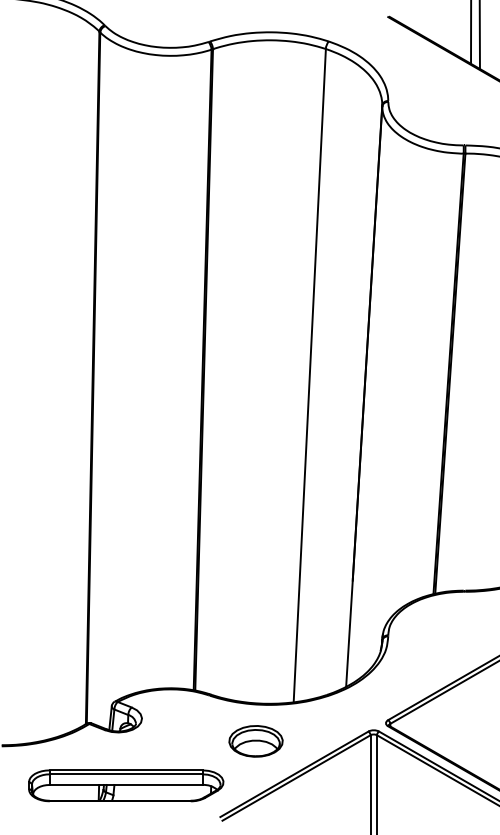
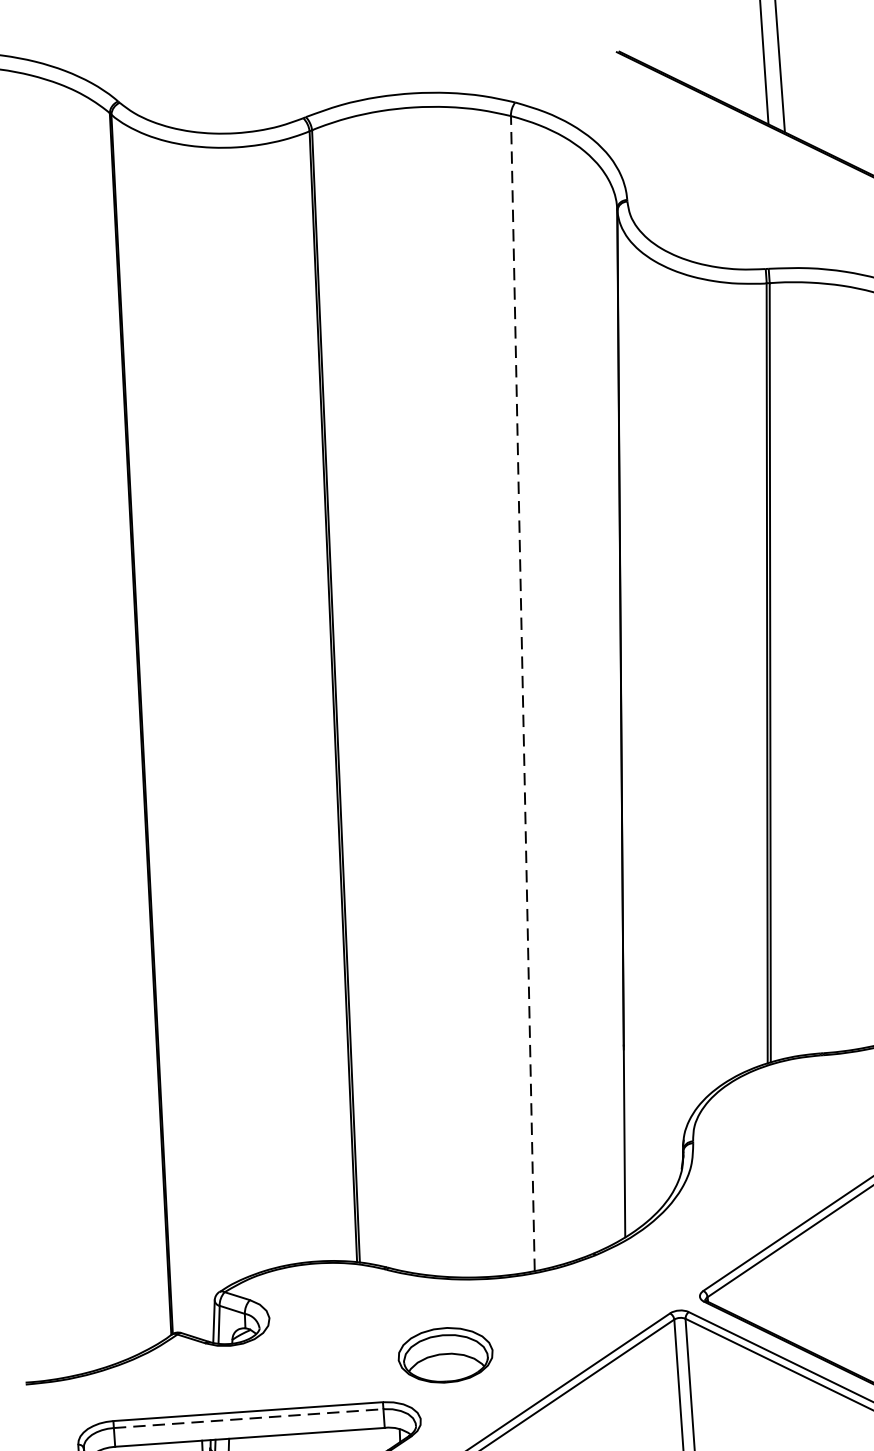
line: (309, 375) -> (522, 693), solid -> dashed
part: (255, 741) -> (444, 1355), moved
line: (126, 774) -> (249, 1418), solid -> dashed

